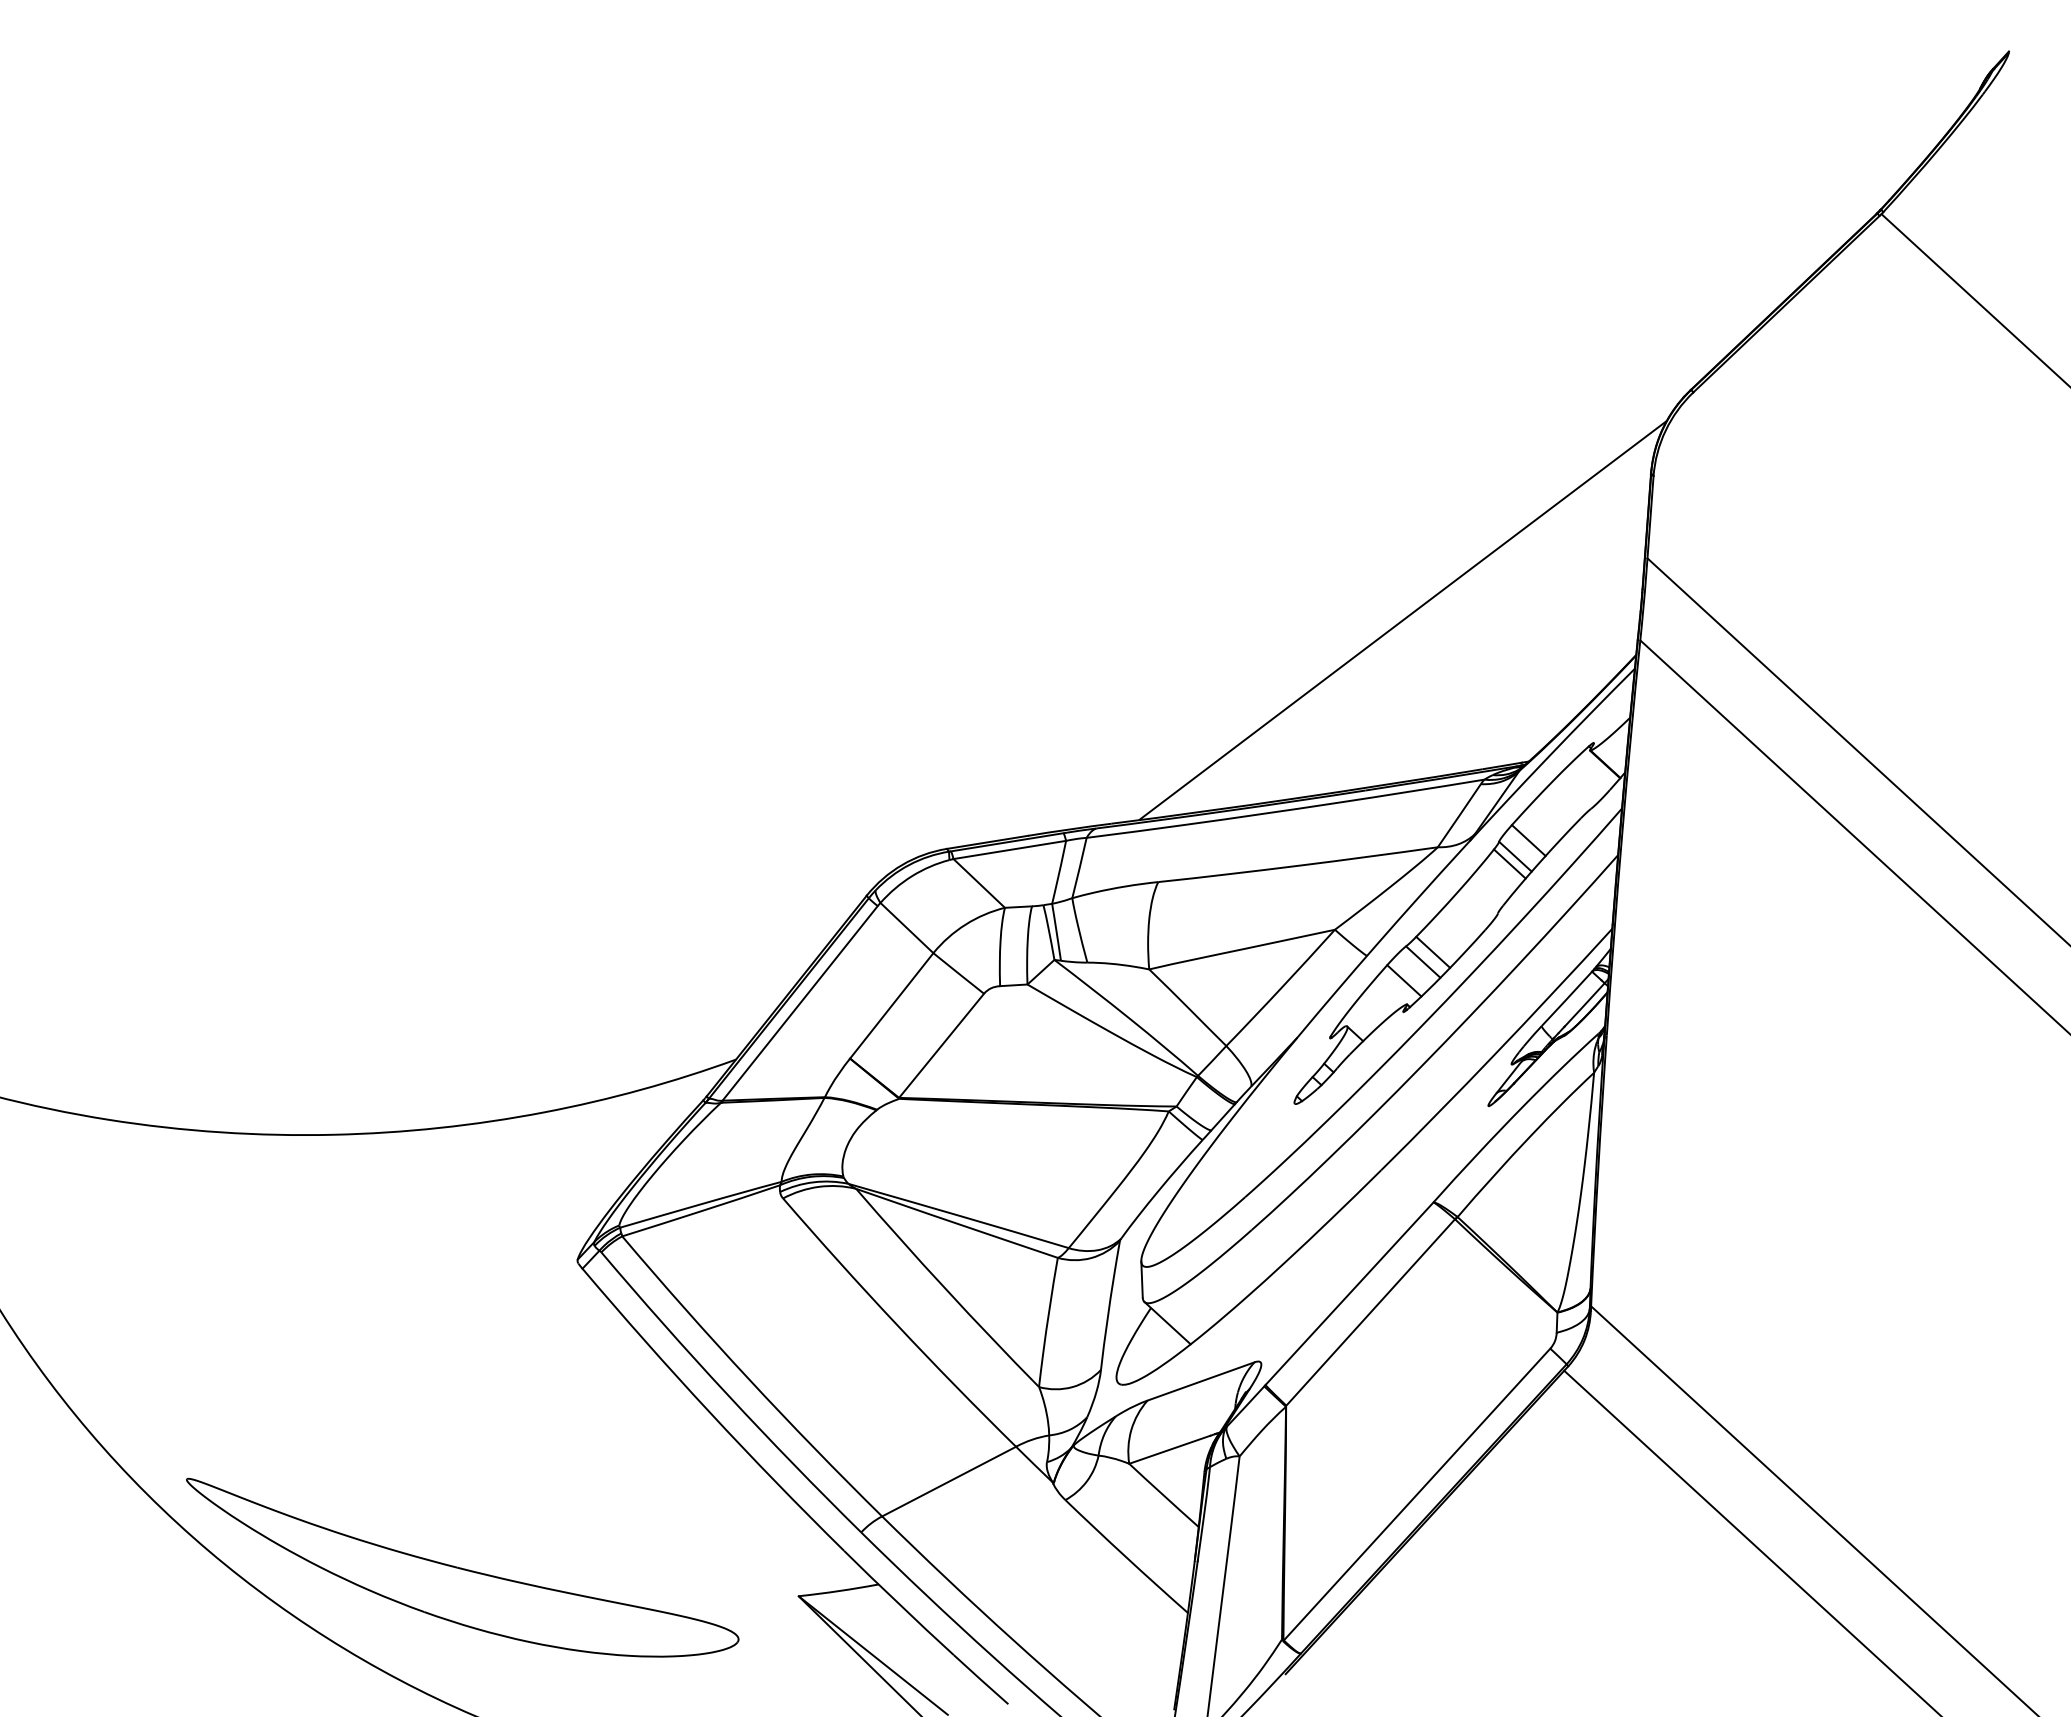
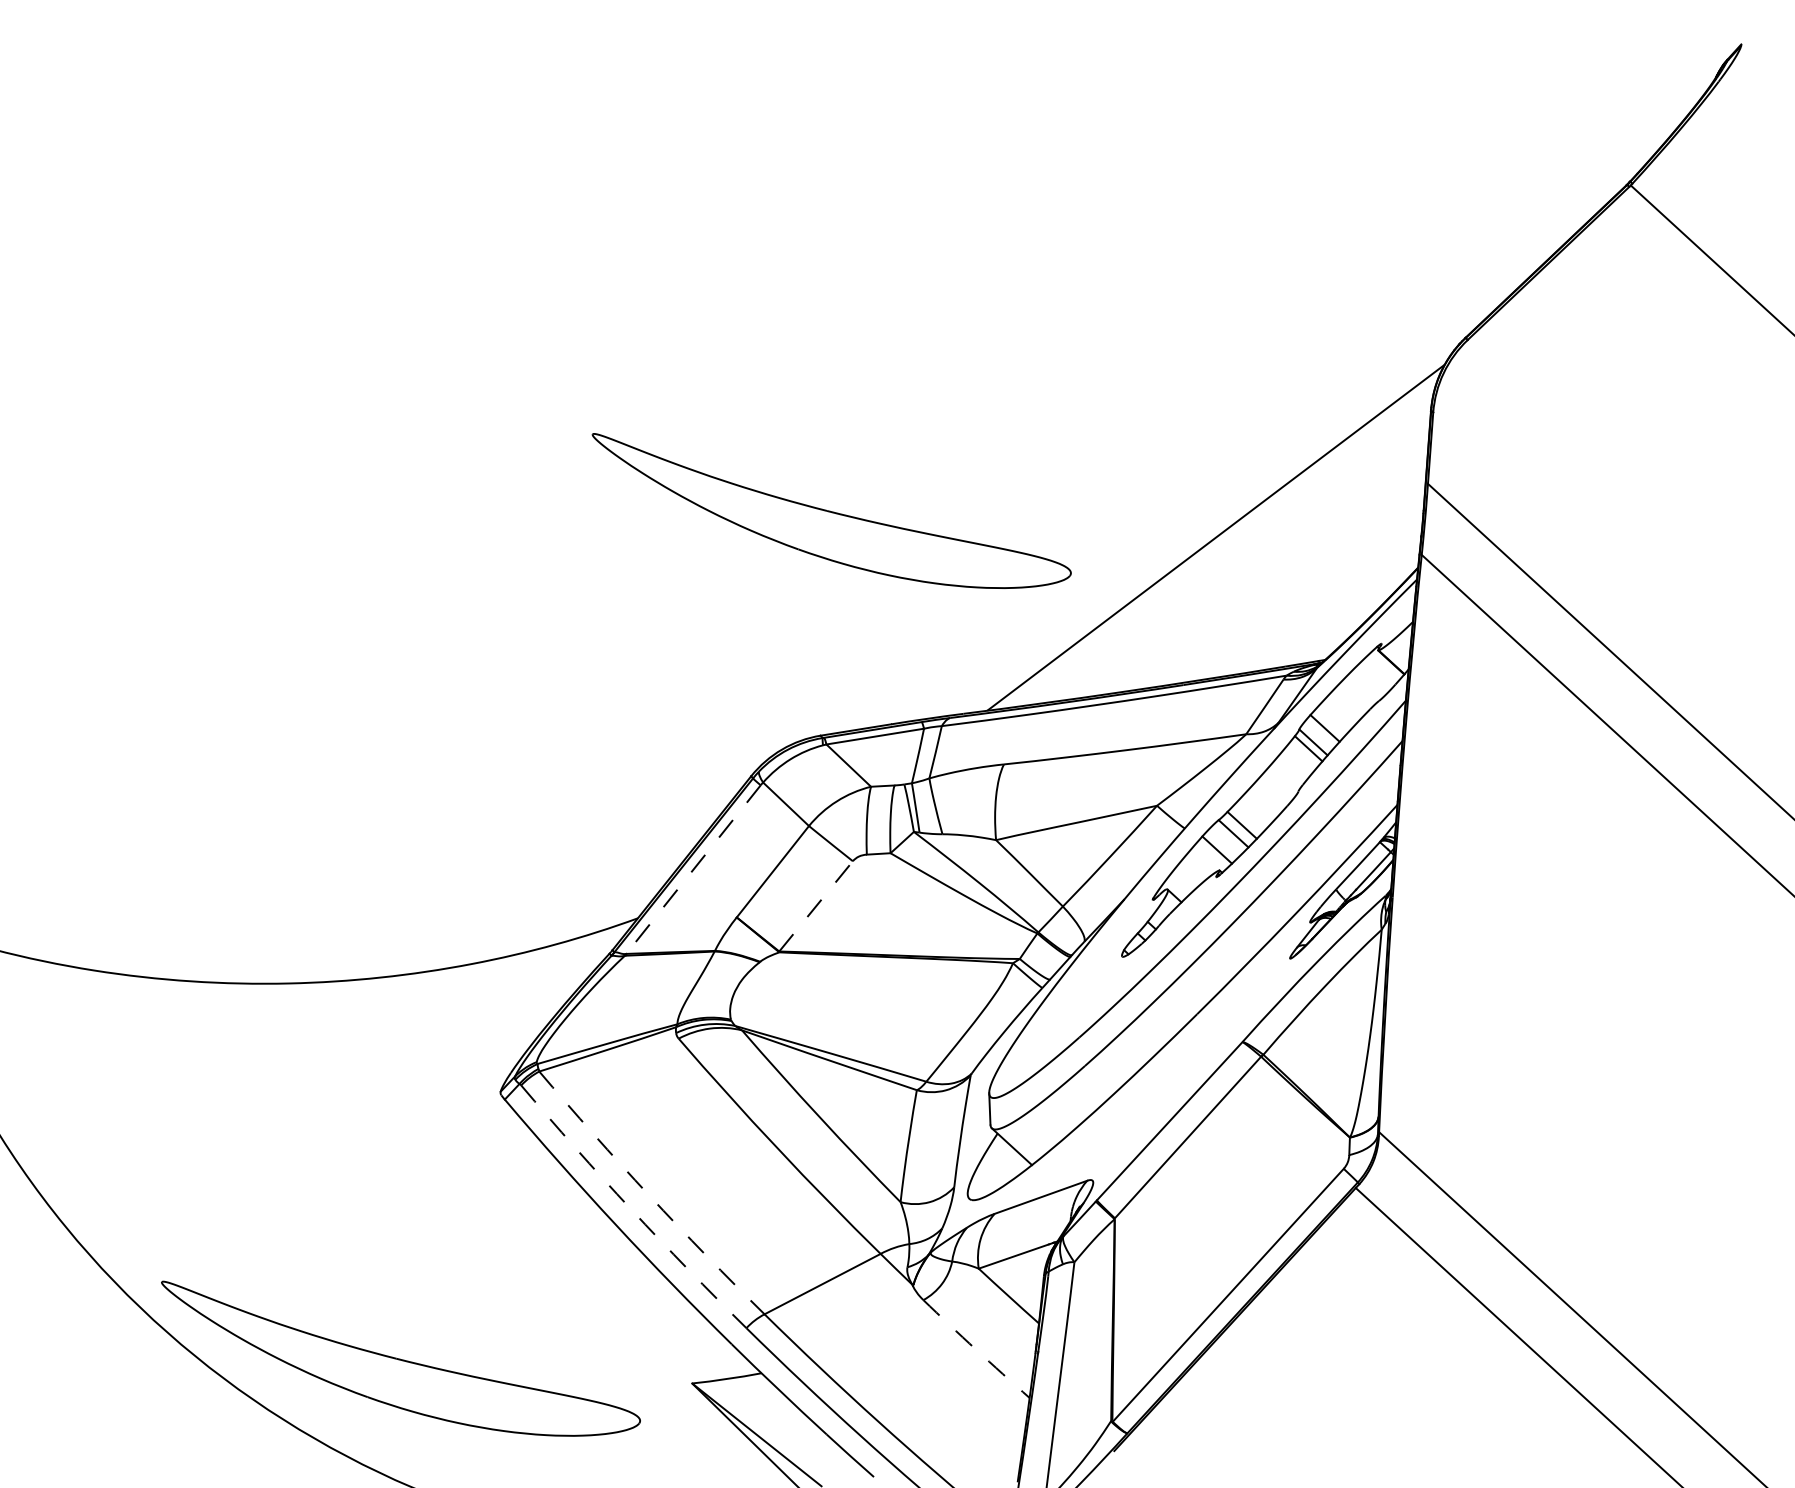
part: (959, 589) -> (831, 510), added
line: (799, 1003) -> (692, 869), solid -> dashed
line: (941, 1045) -> (816, 906), solid -> dashed
arc: (749, 1379) -> (649, 1195), solid -> dashed
arc: (728, 1395) -> (631, 1209), solid -> dashed
arc: (1126, 1557) -> (976, 1349), solid -> dashed

